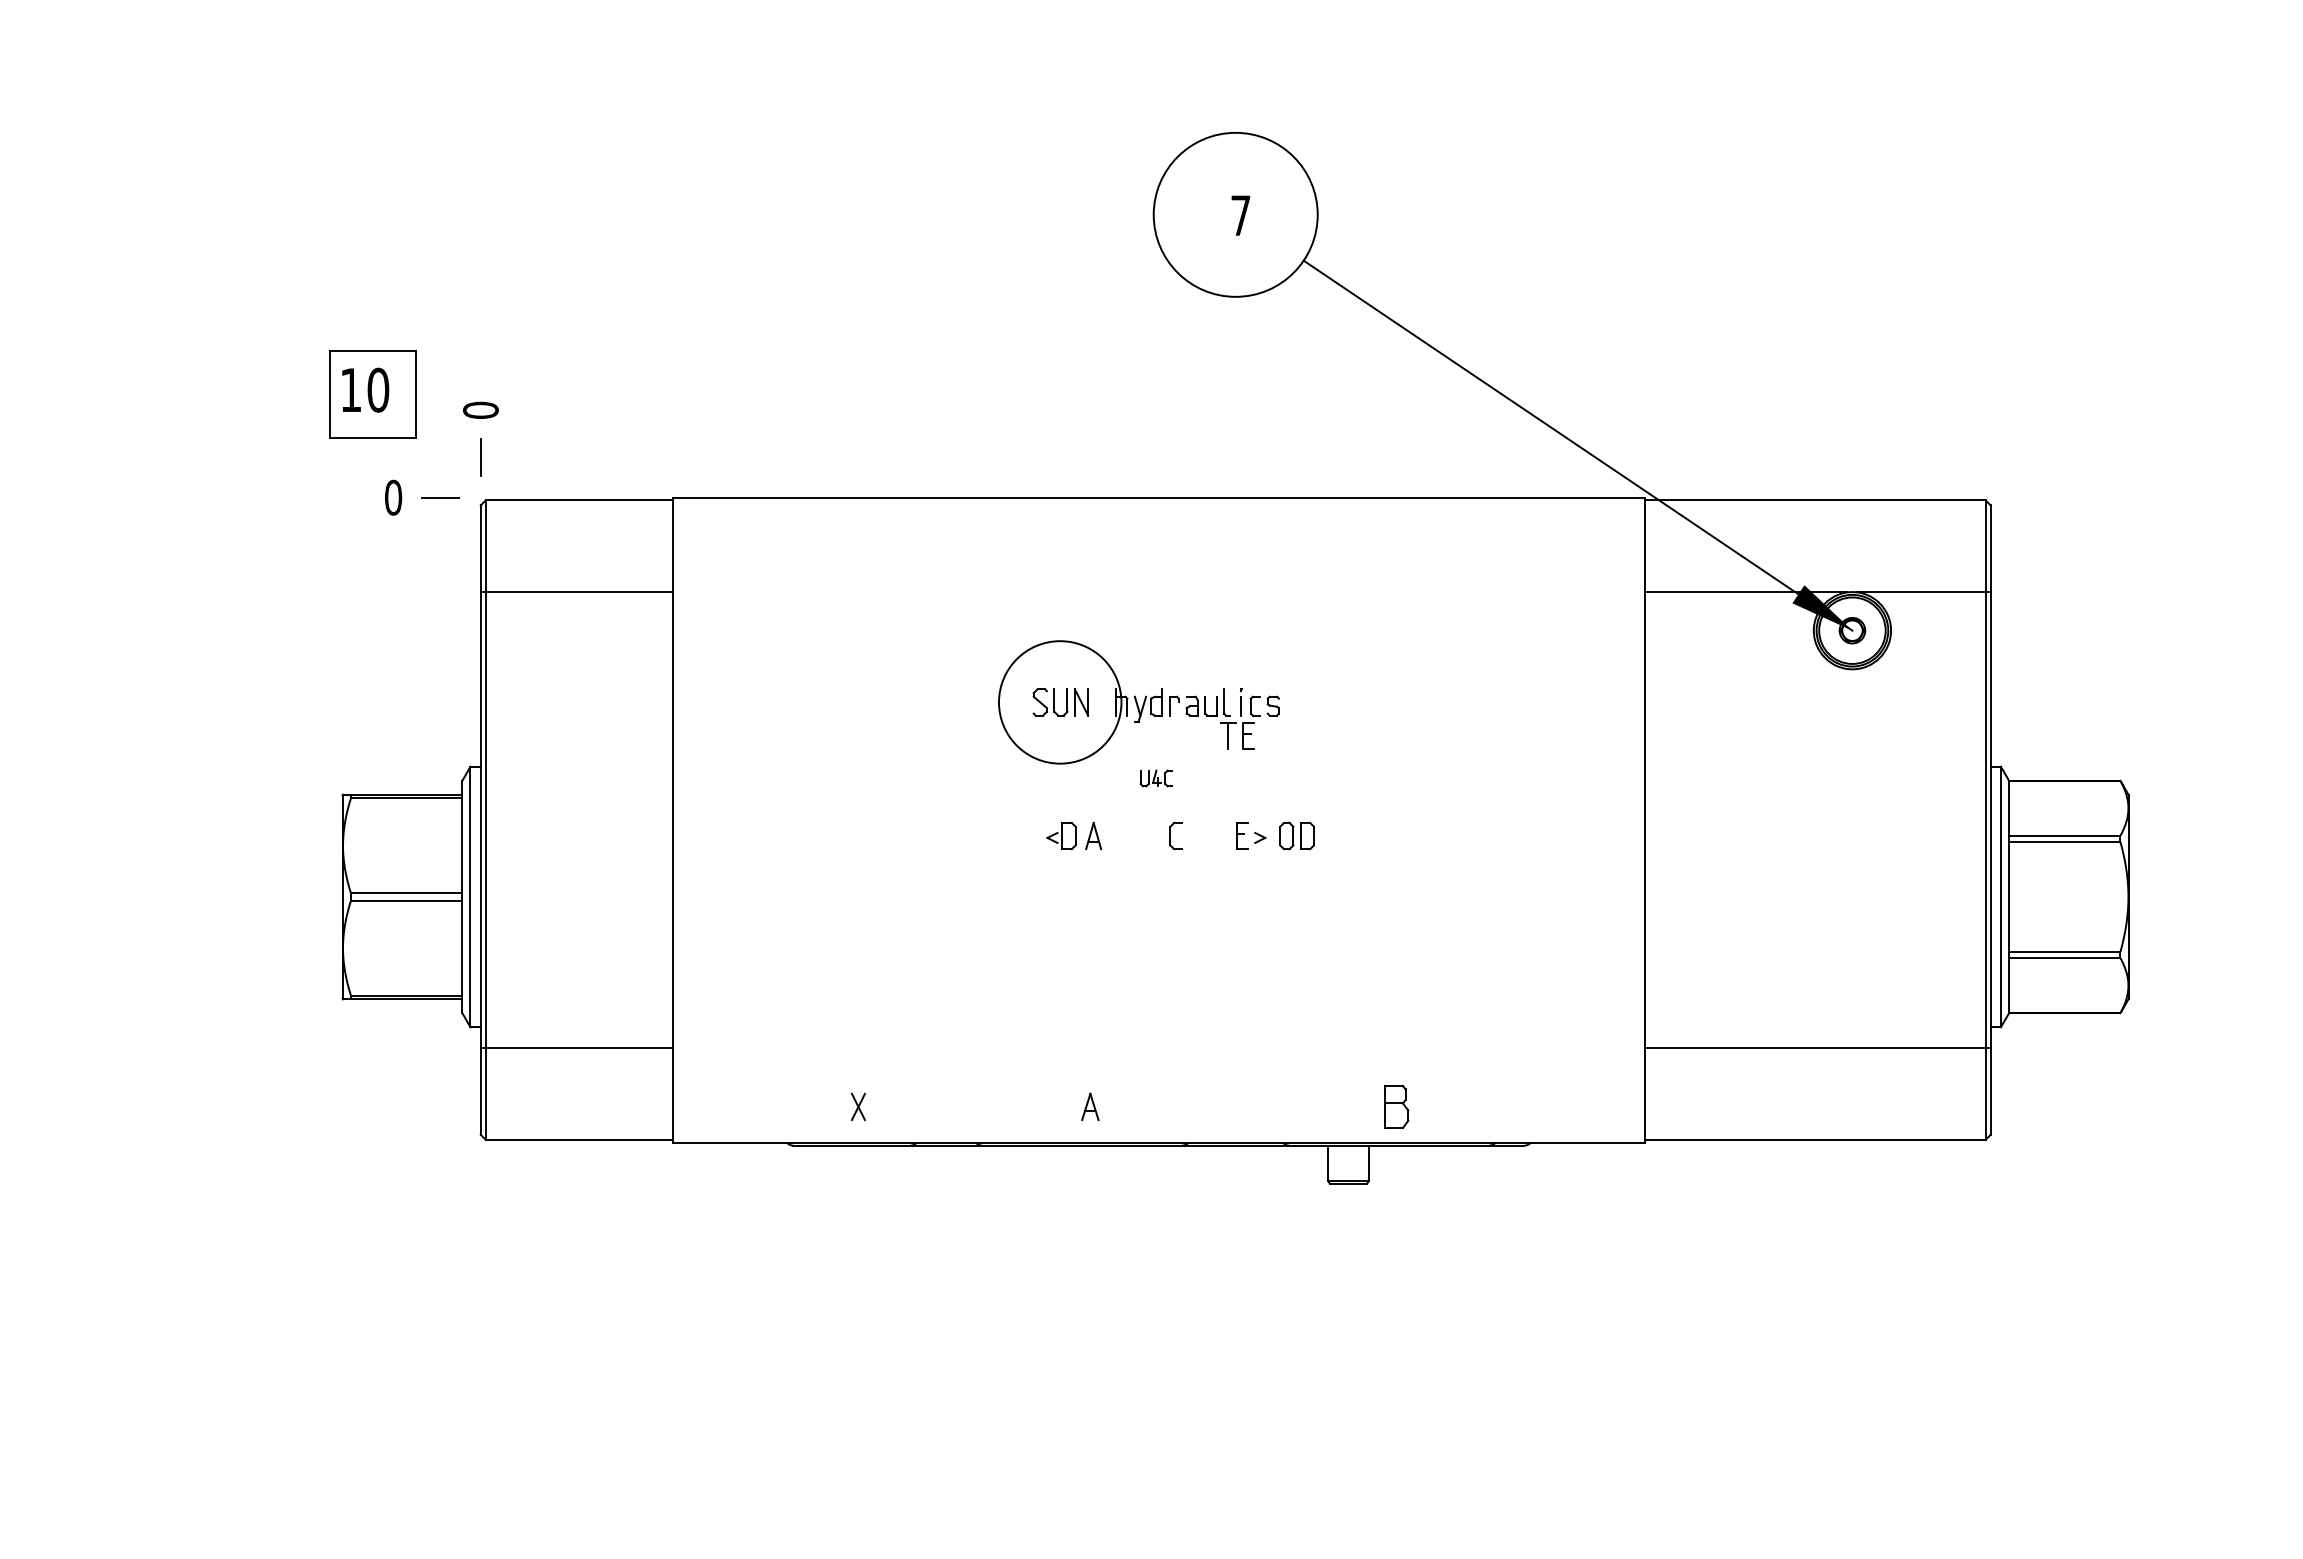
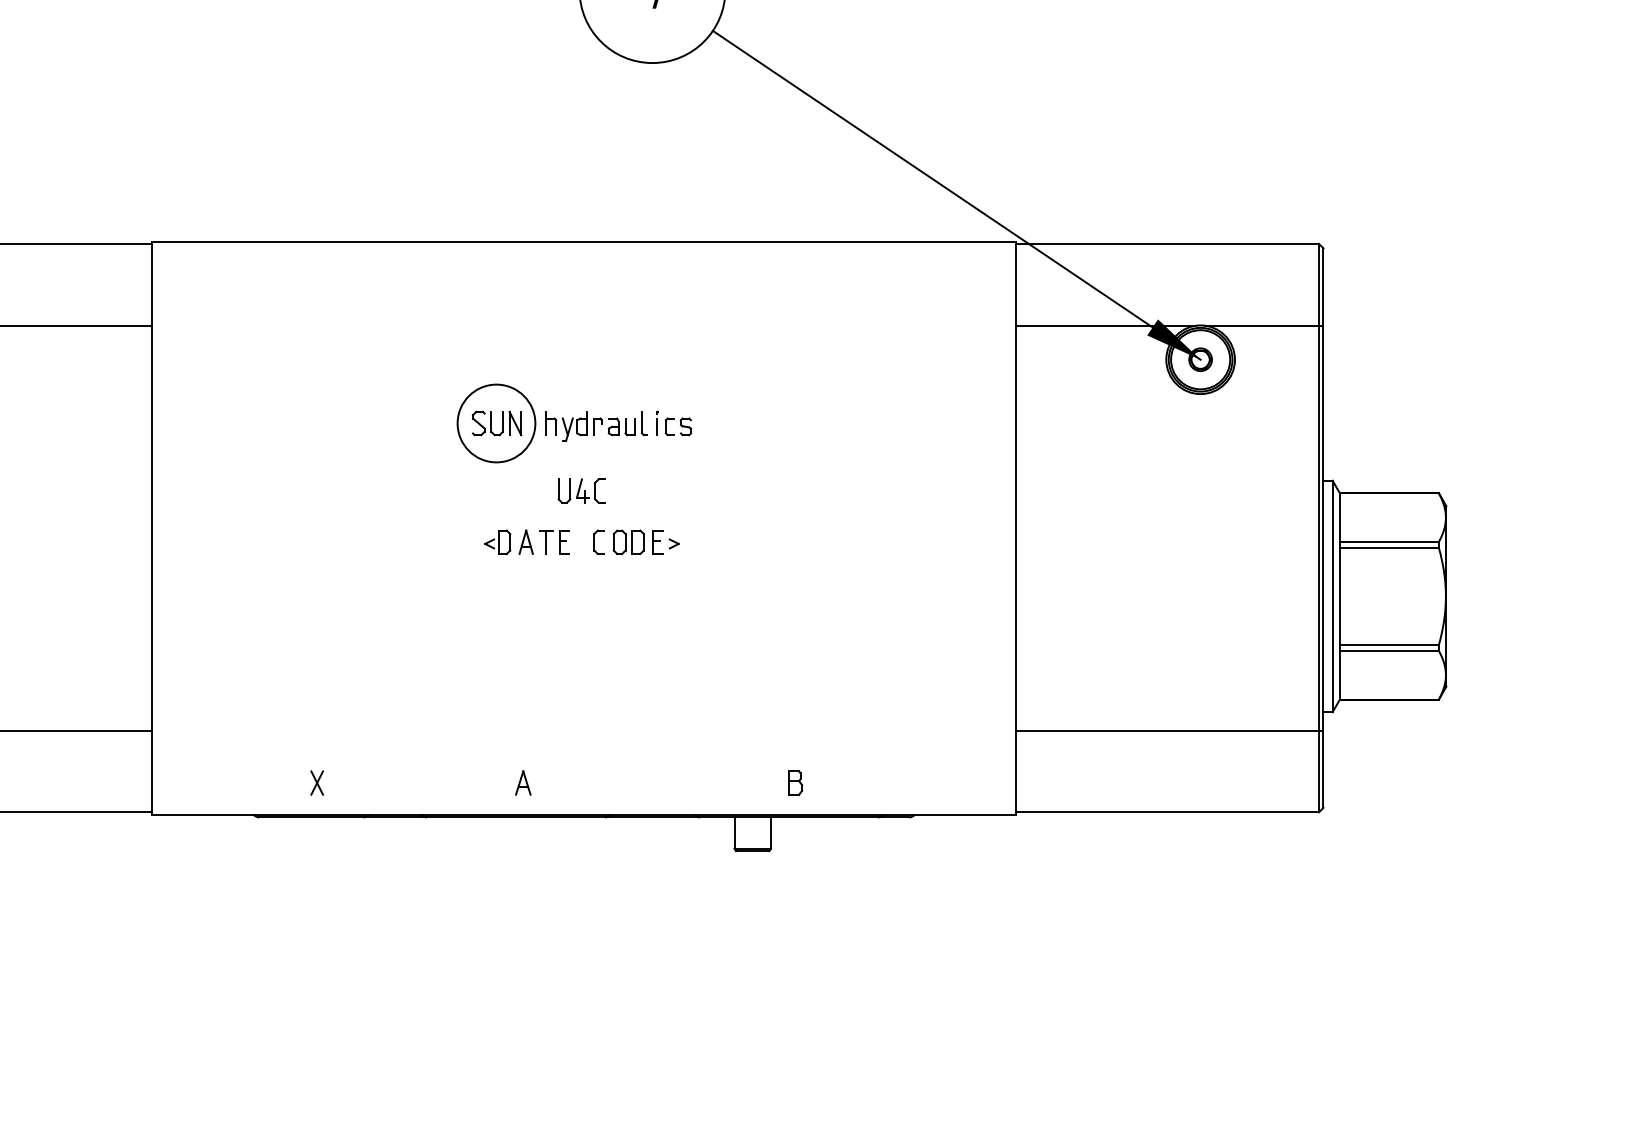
circle: (1059, 702) -> (495, 423), size x0.71
part: (1237, 735) -> (554, 541), moved
part: (1156, 778) -> (582, 491), size x1.67
part: (1296, 835) -> (628, 541), moved
part: (1396, 1106) -> (795, 782), size x0.62

